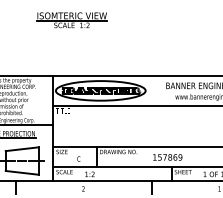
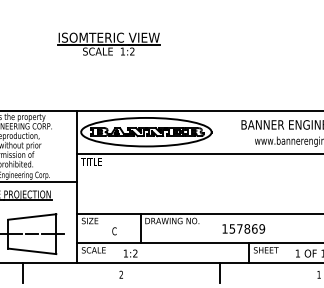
part: (71, 20) -> (108, 44), moved

